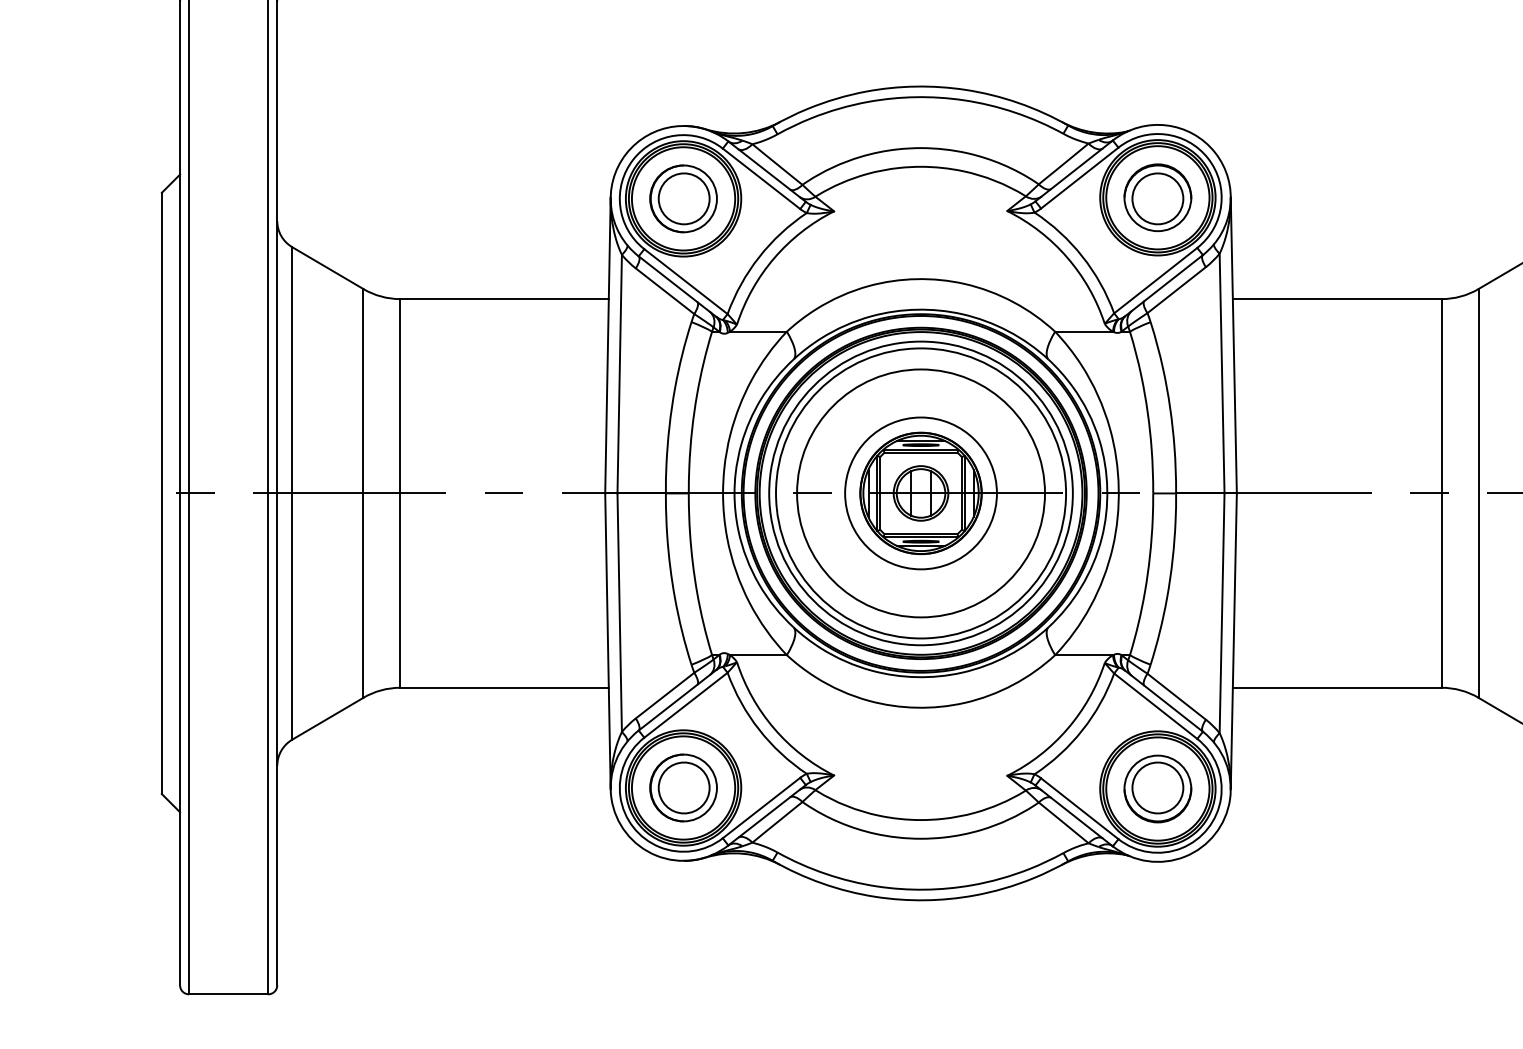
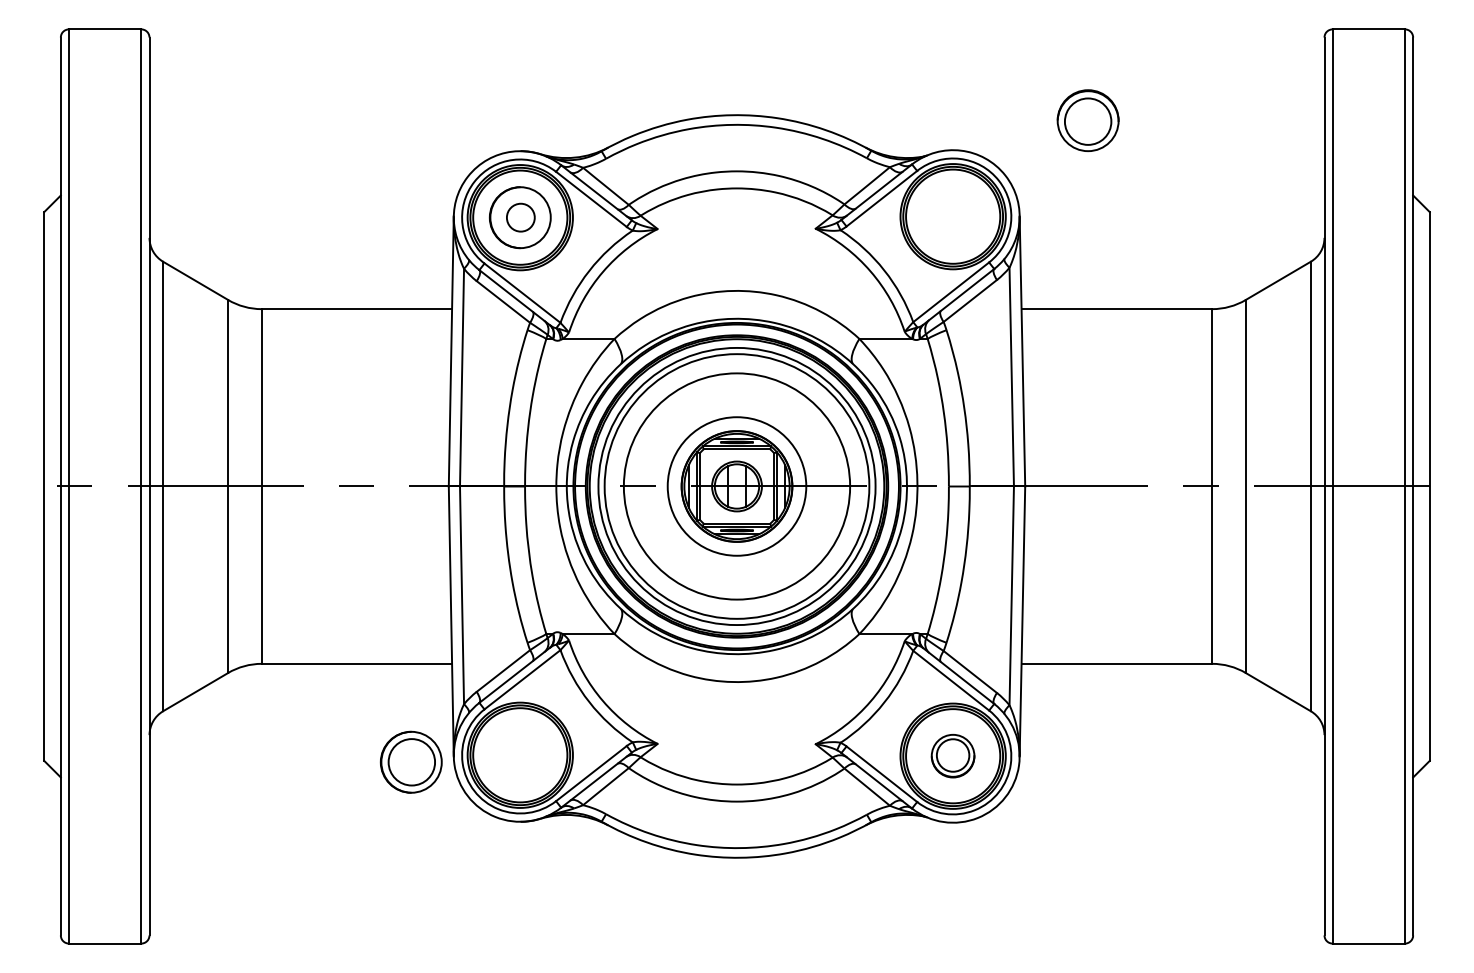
part: (1157, 197) -> (1087, 120), moved
circle: (683, 198) -> (520, 217), size x0.6
part: (682, 787) -> (410, 761), moved
part: (1157, 788) -> (952, 755), size x0.7

